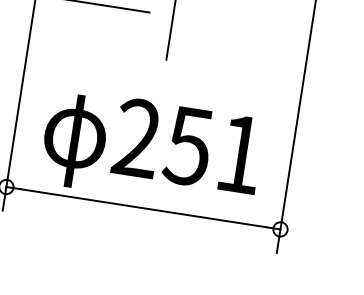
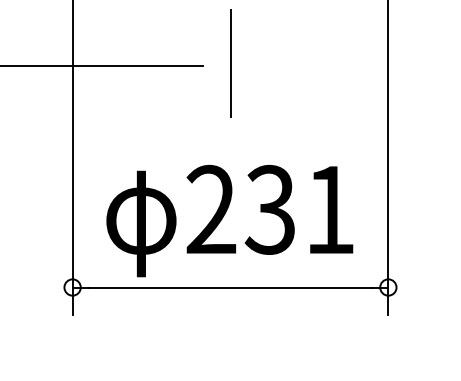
text: (187, 145) -> (269, 209), 251 -> 231

